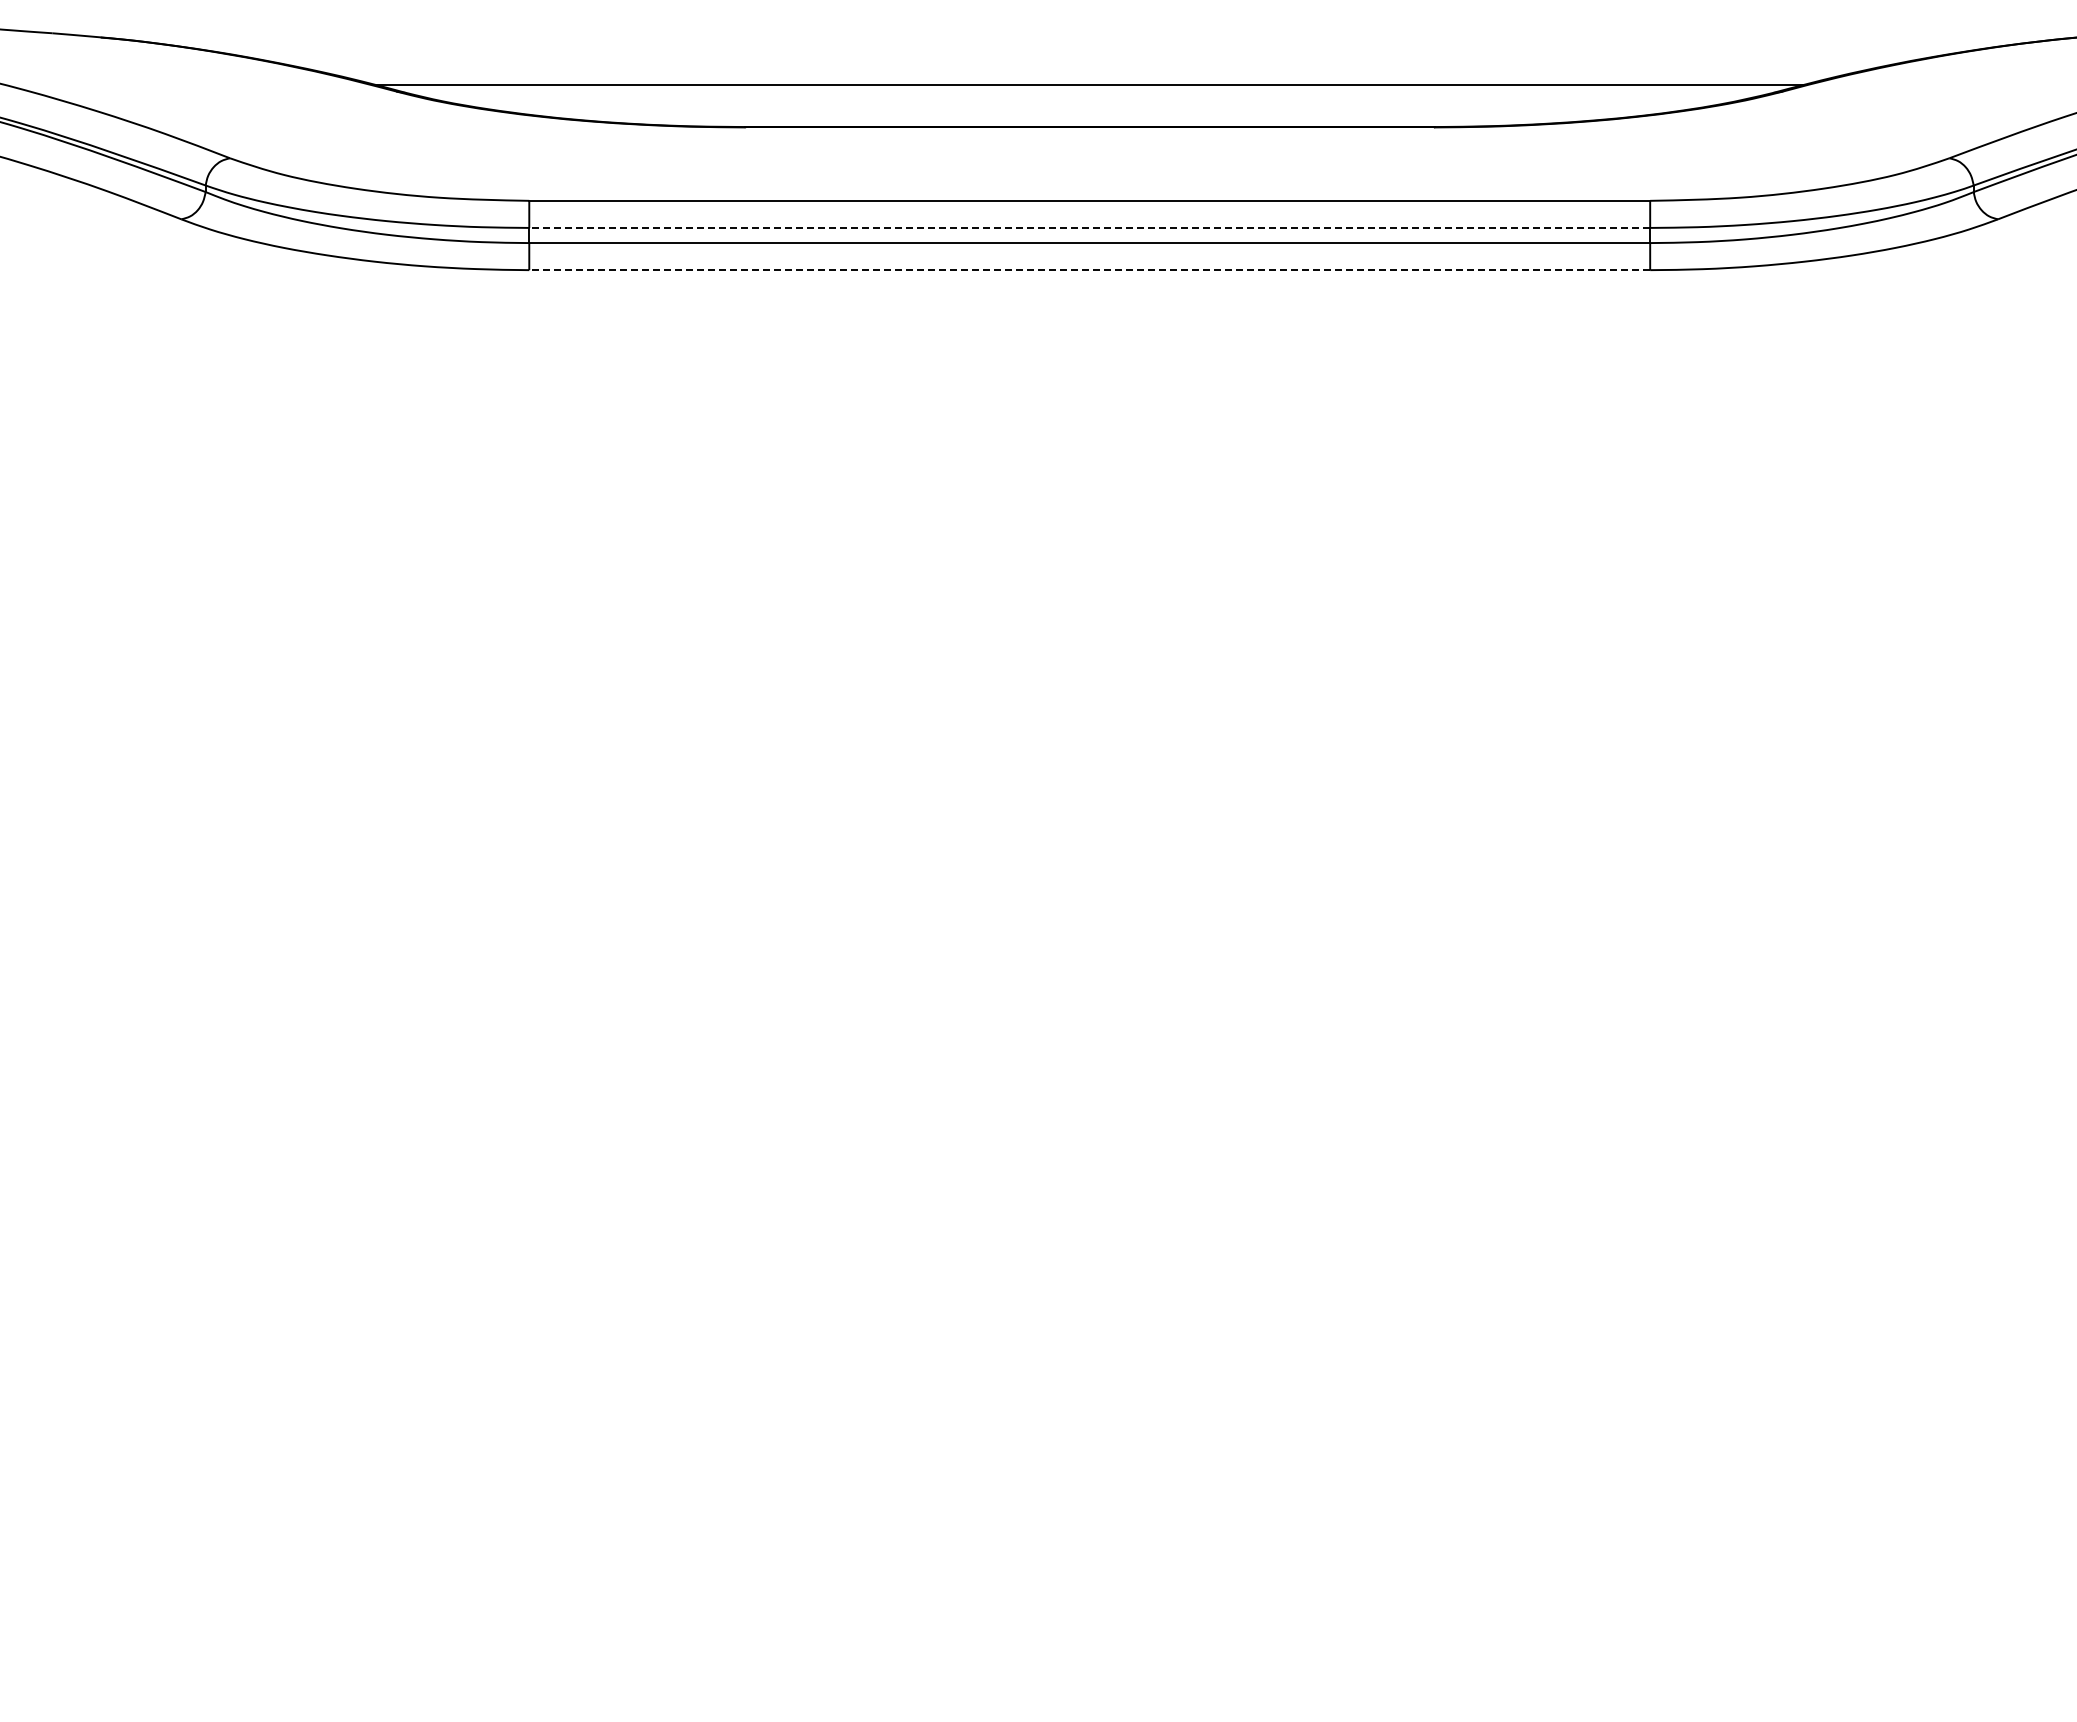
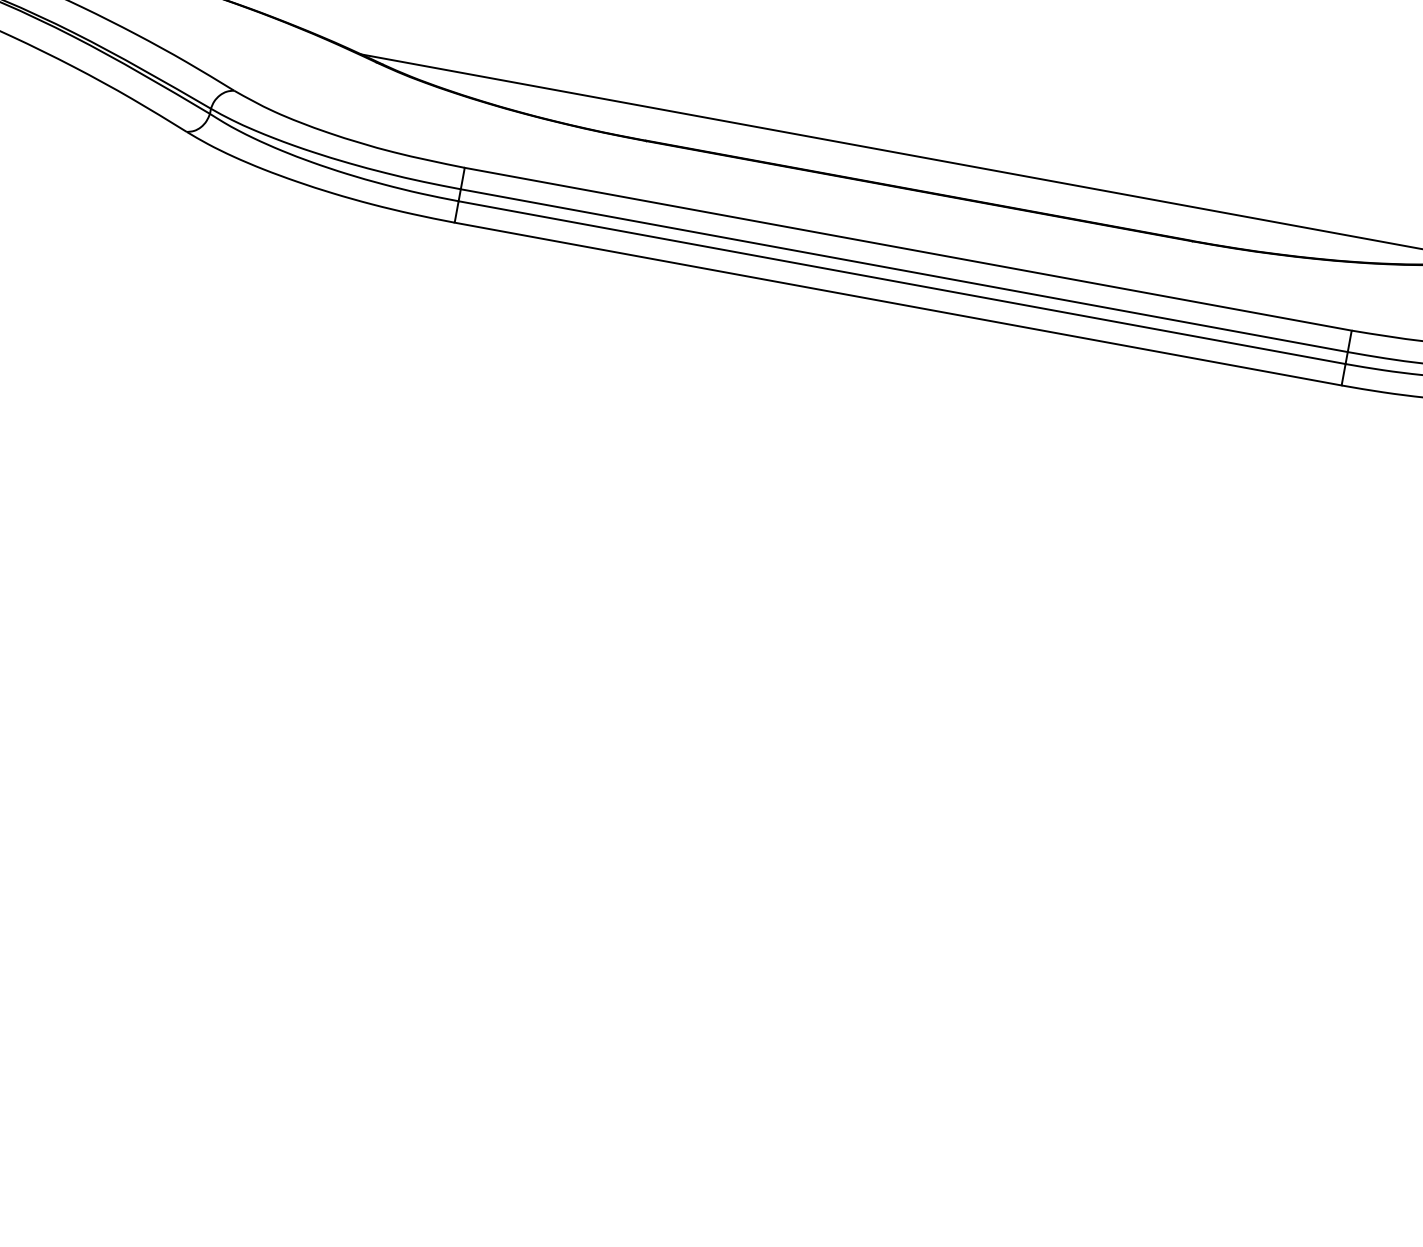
line: (1089, 227) -> (904, 270), dashed -> solid
line: (1089, 270) -> (897, 304), dashed -> solid

